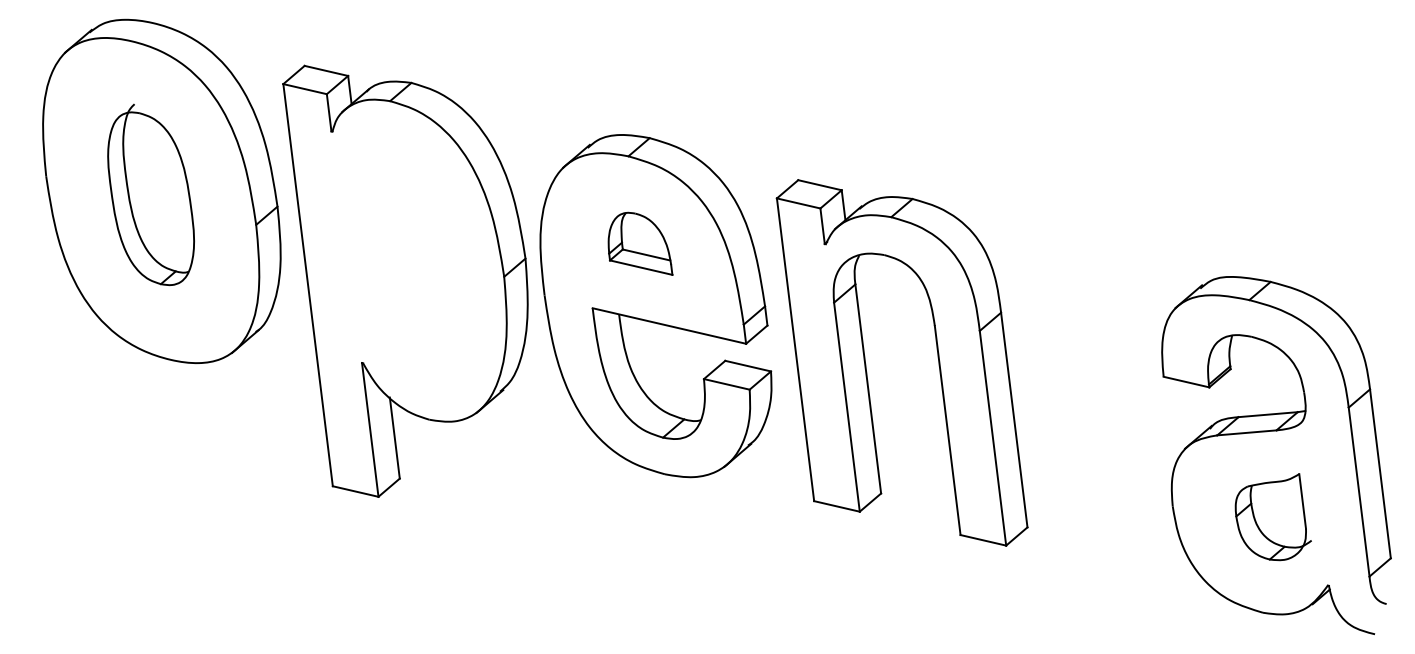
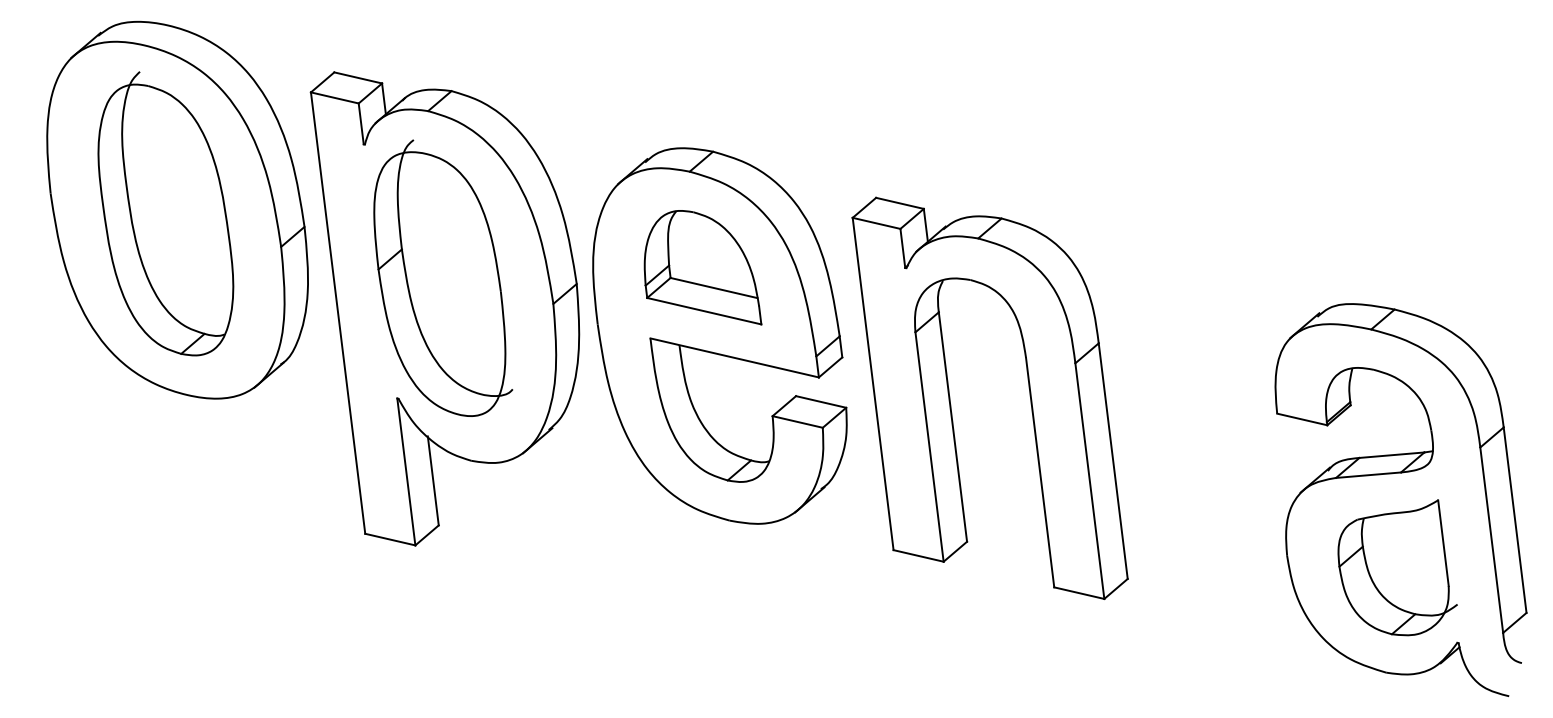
part: (150, 194) -> (165, 213), size x1.43
part: (640, 243) -> (702, 267), size x1.67
part: (403, 253) -> (442, 278), added
part: (1273, 516) -> (1397, 566), size x1.43

